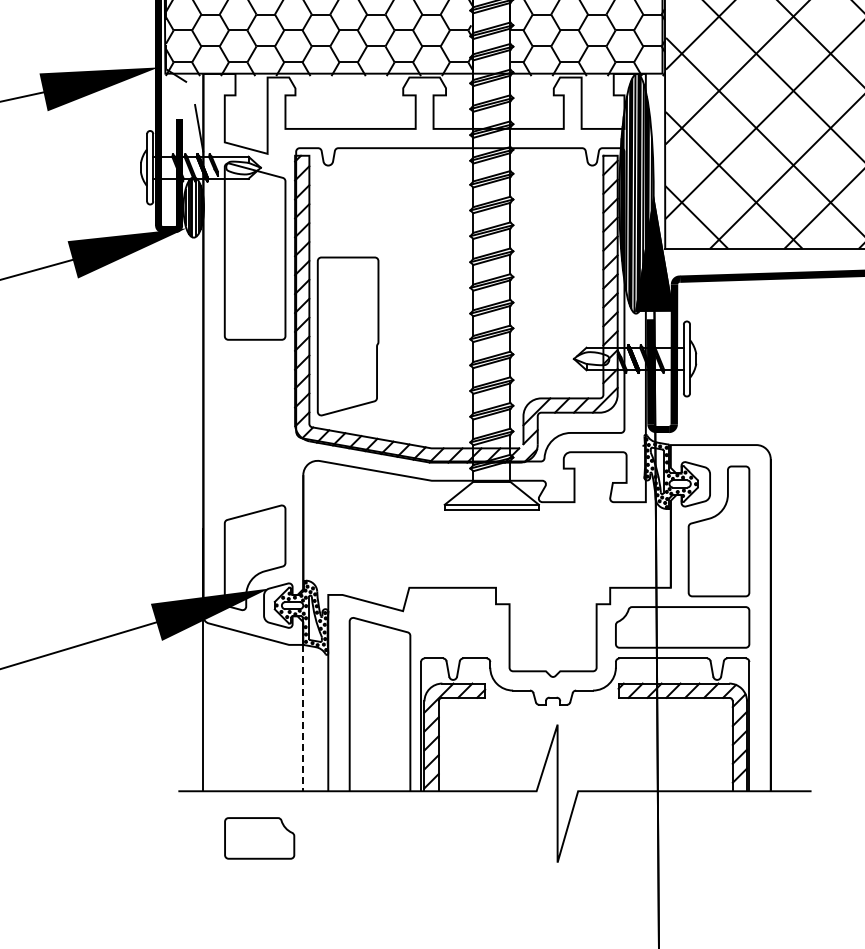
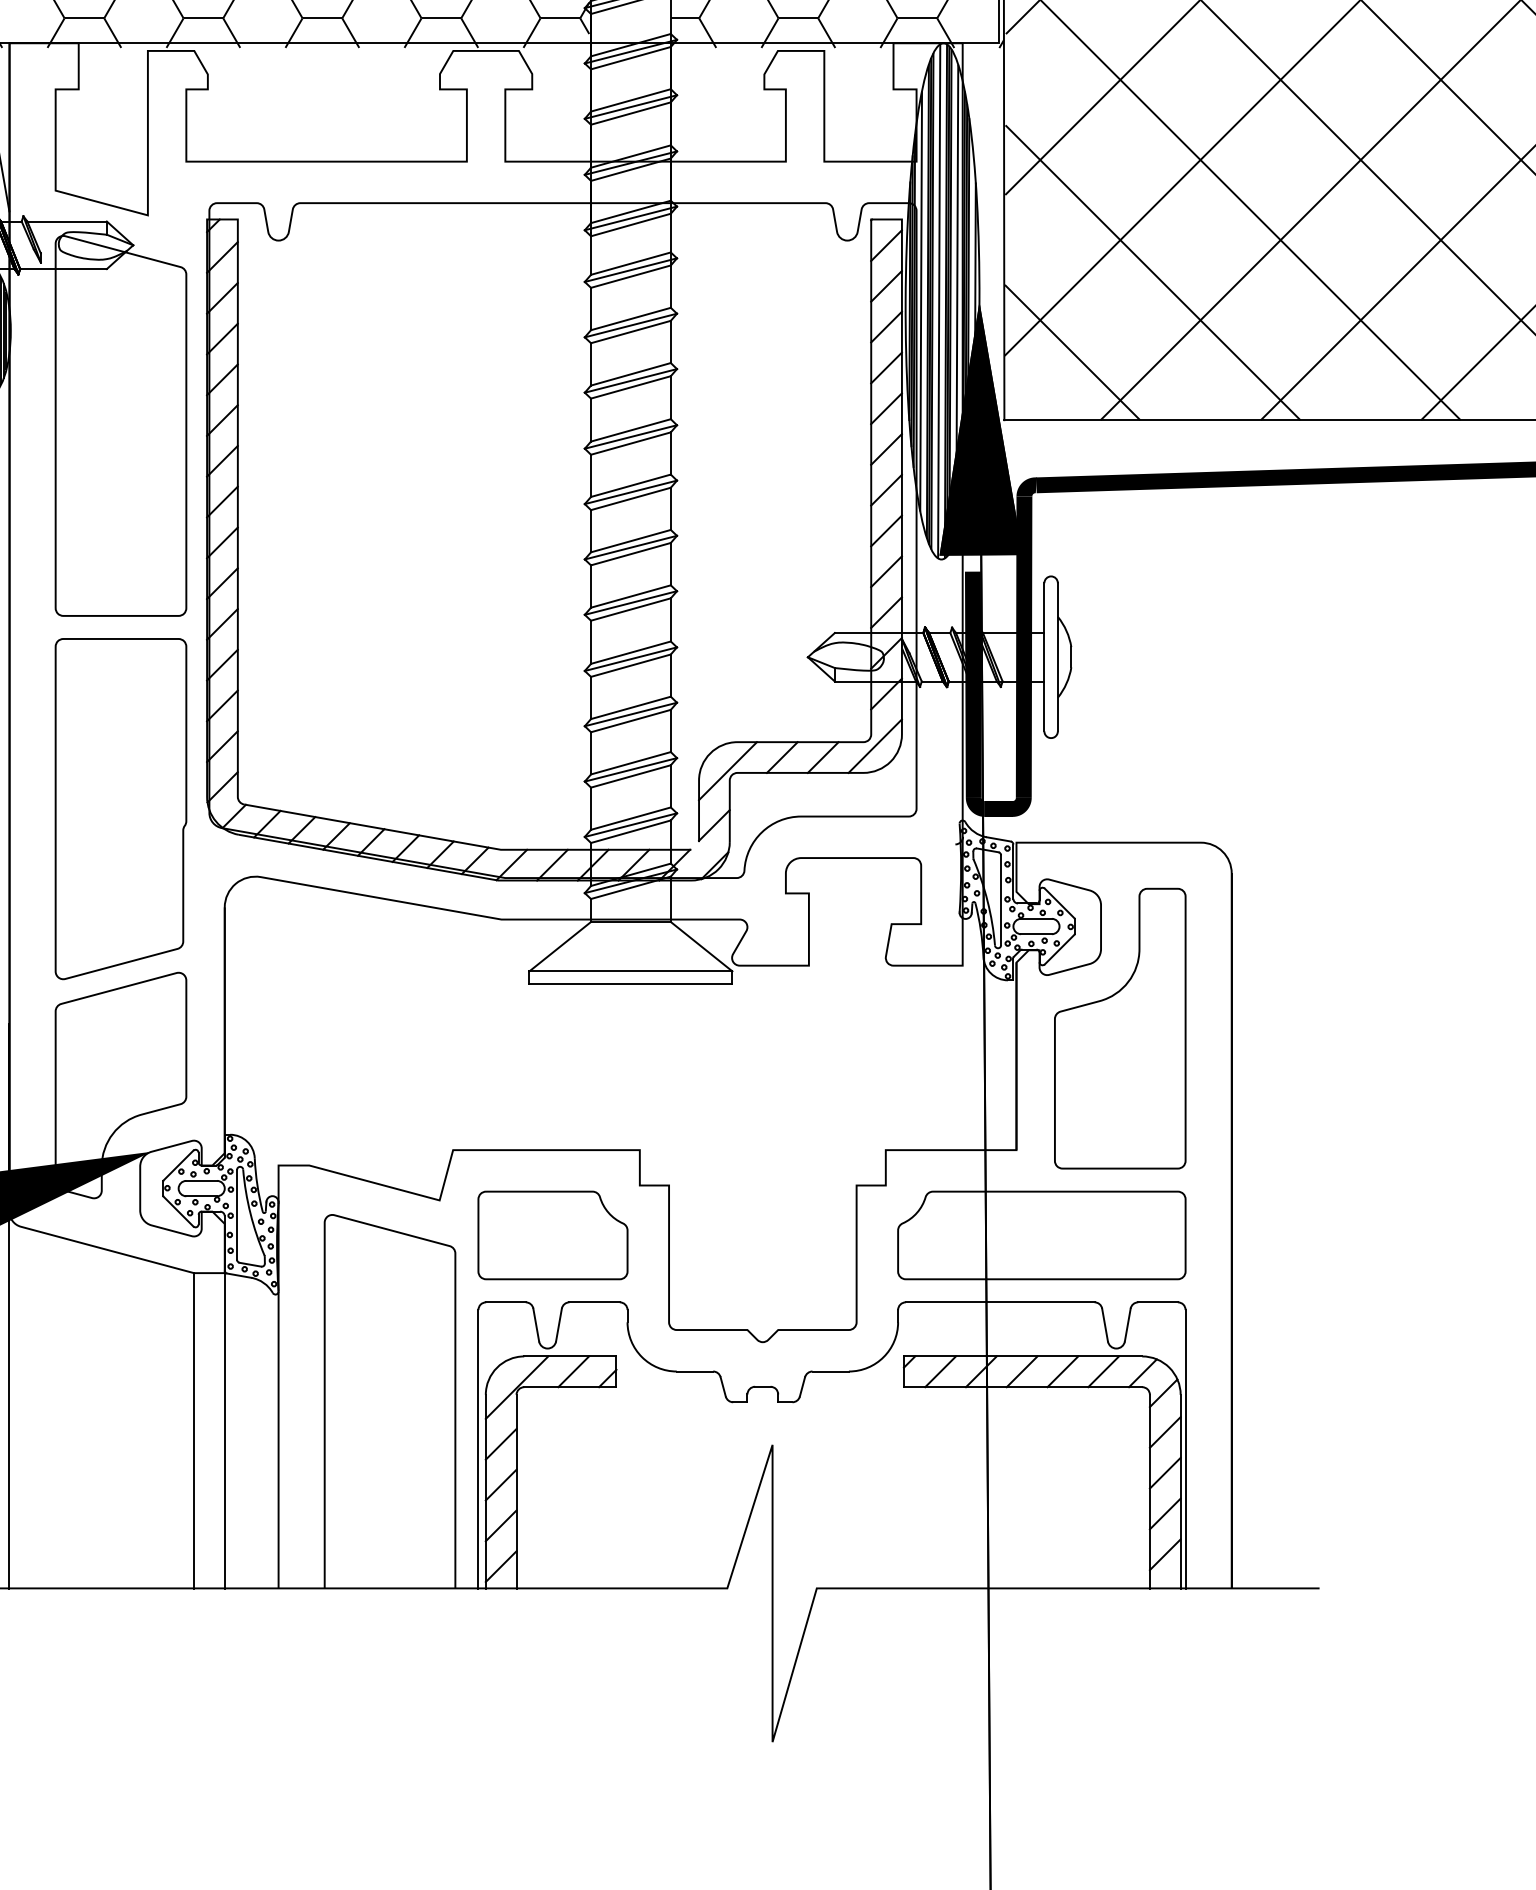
part: (347, 336) -> (119, 809), moved
line: (289, 717) -> (195, 1429), added
line: (303, 718) -> (225, 1431), dashed -> solid
part: (259, 838) -> (552, 1235), moved

